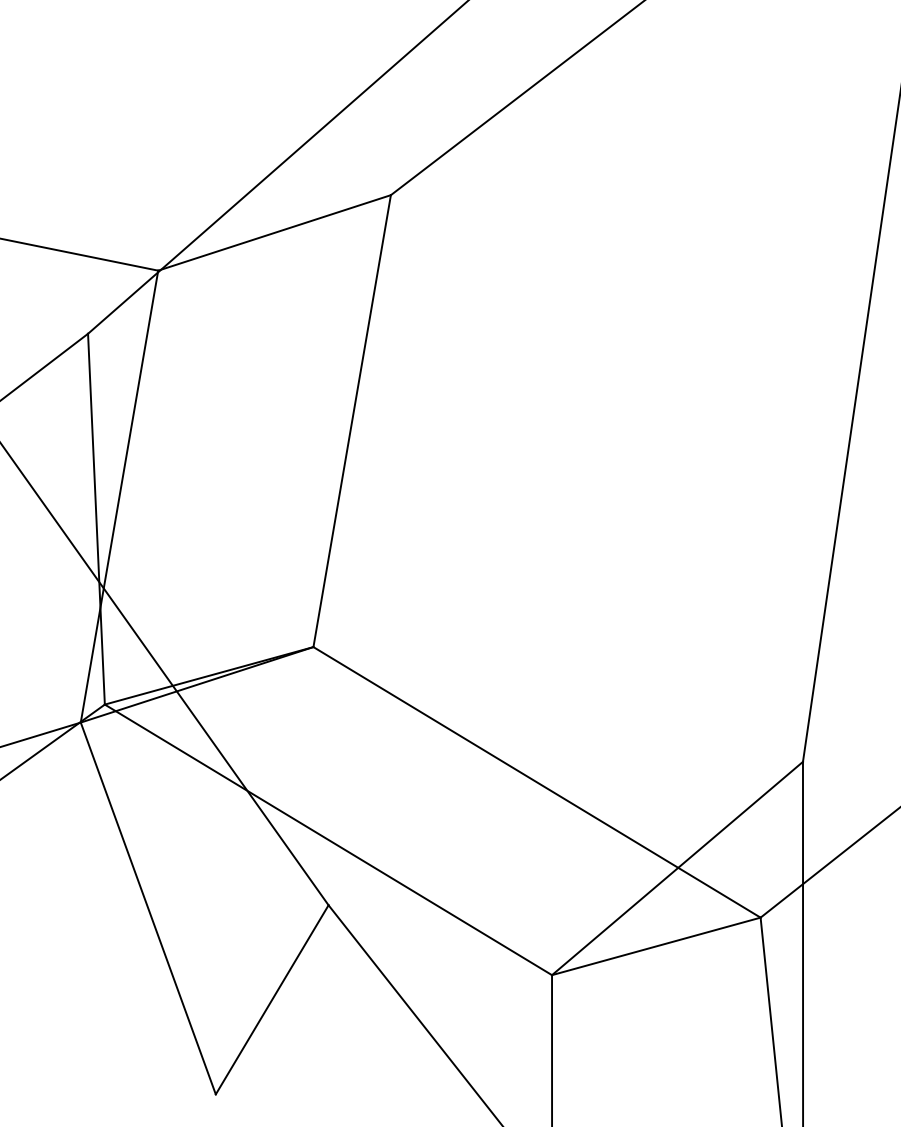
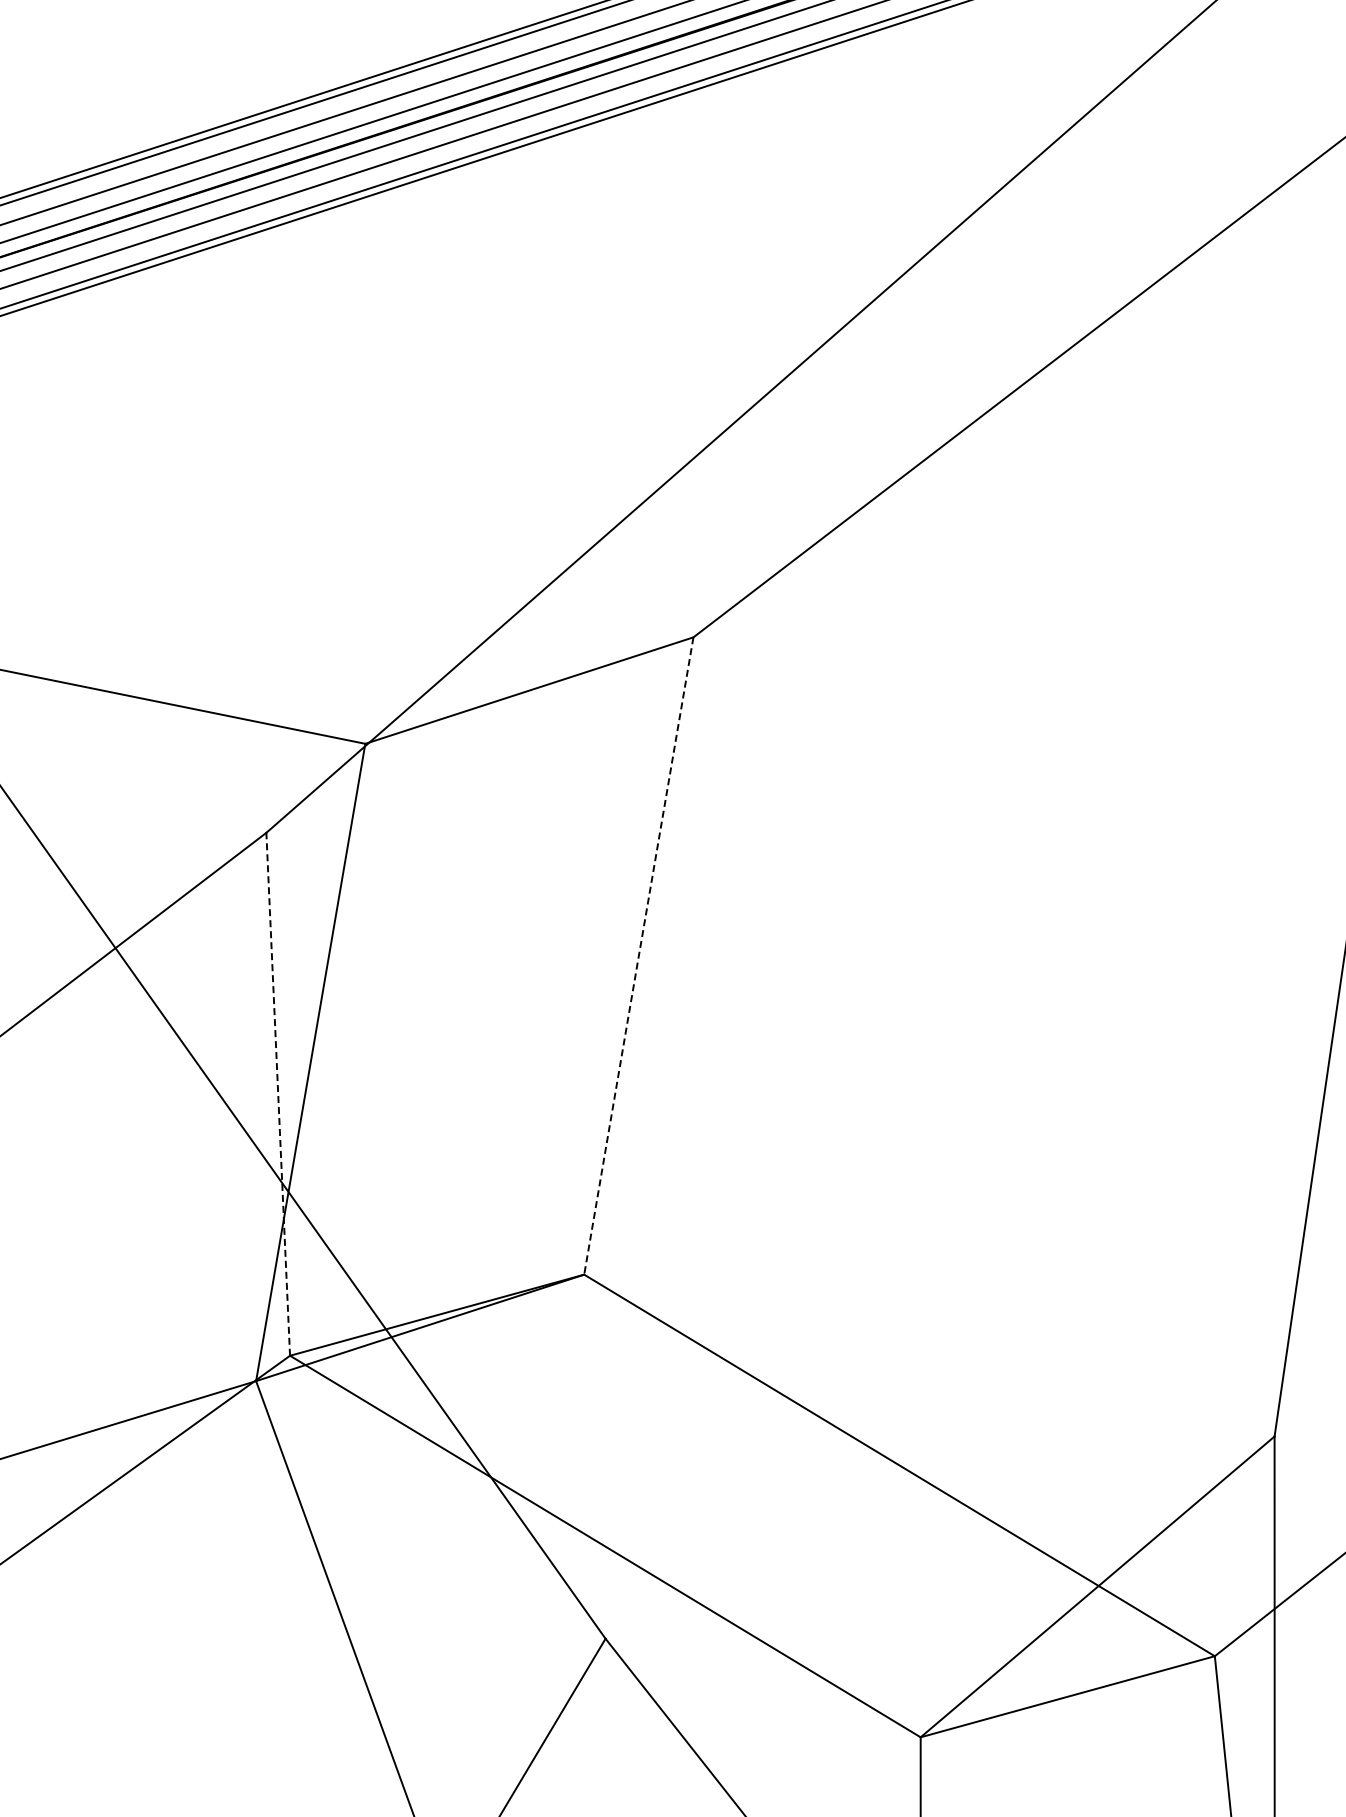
line: (351, 421) -> (638, 956), solid -> dashed
line: (96, 519) -> (278, 1094), solid -> dashed

